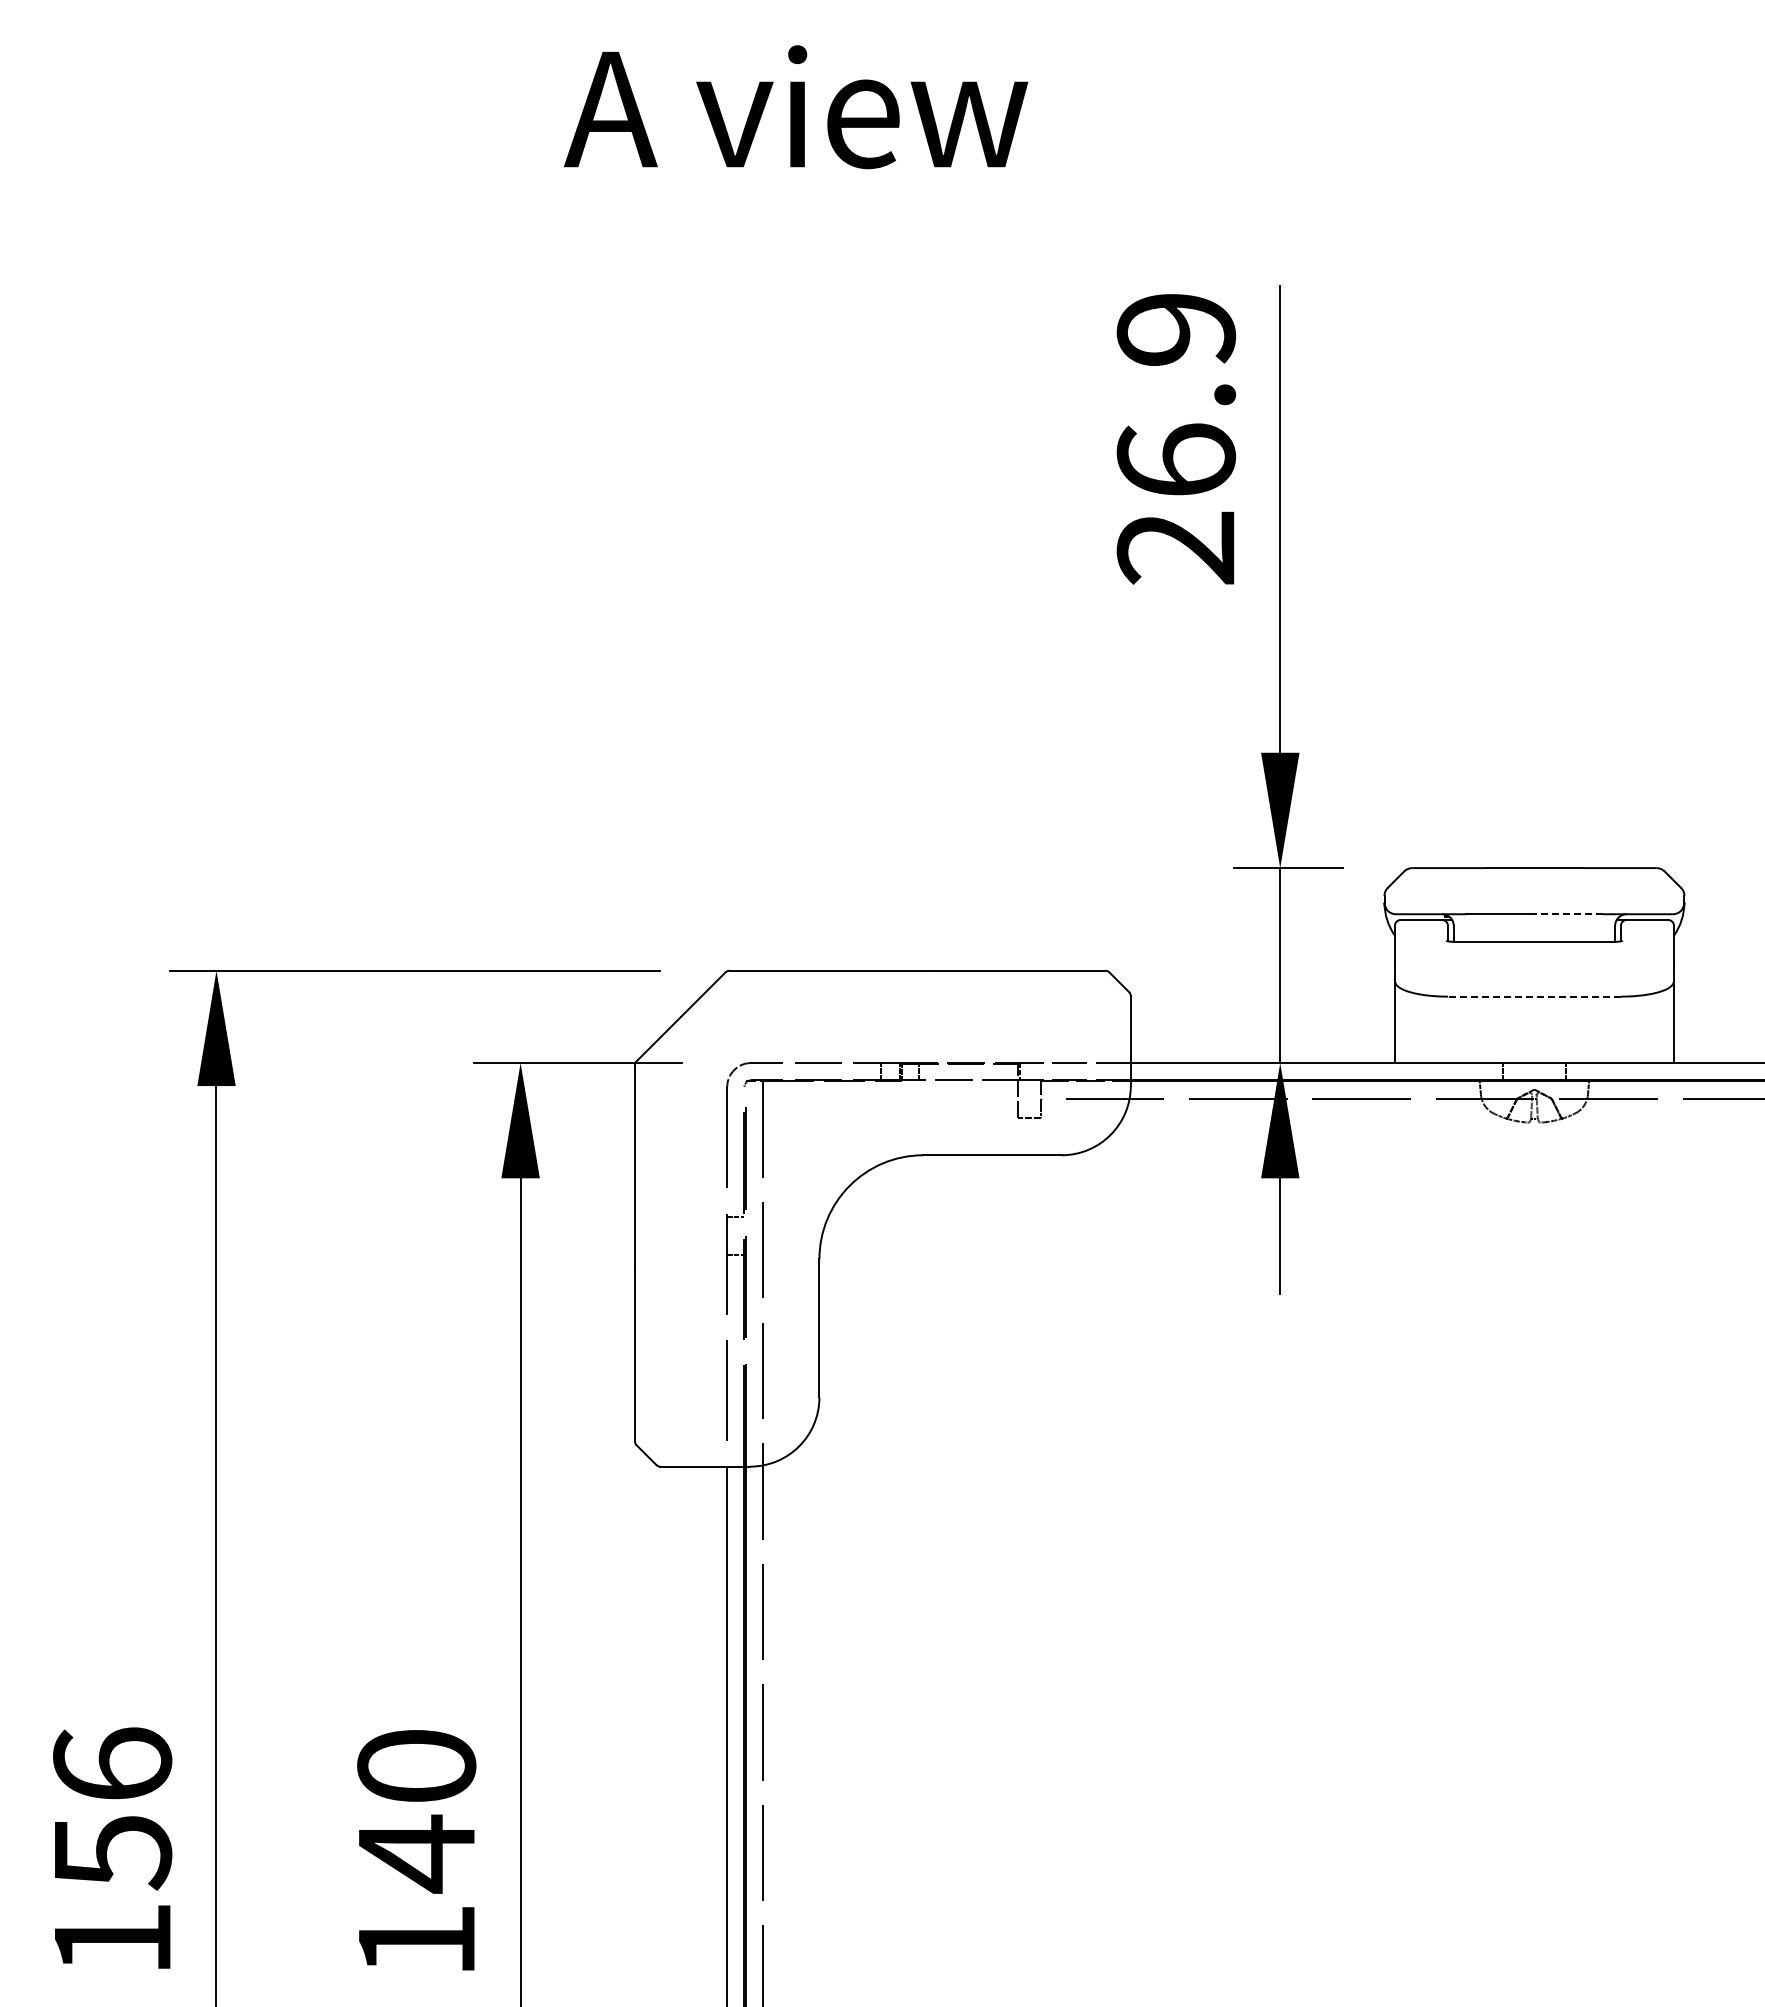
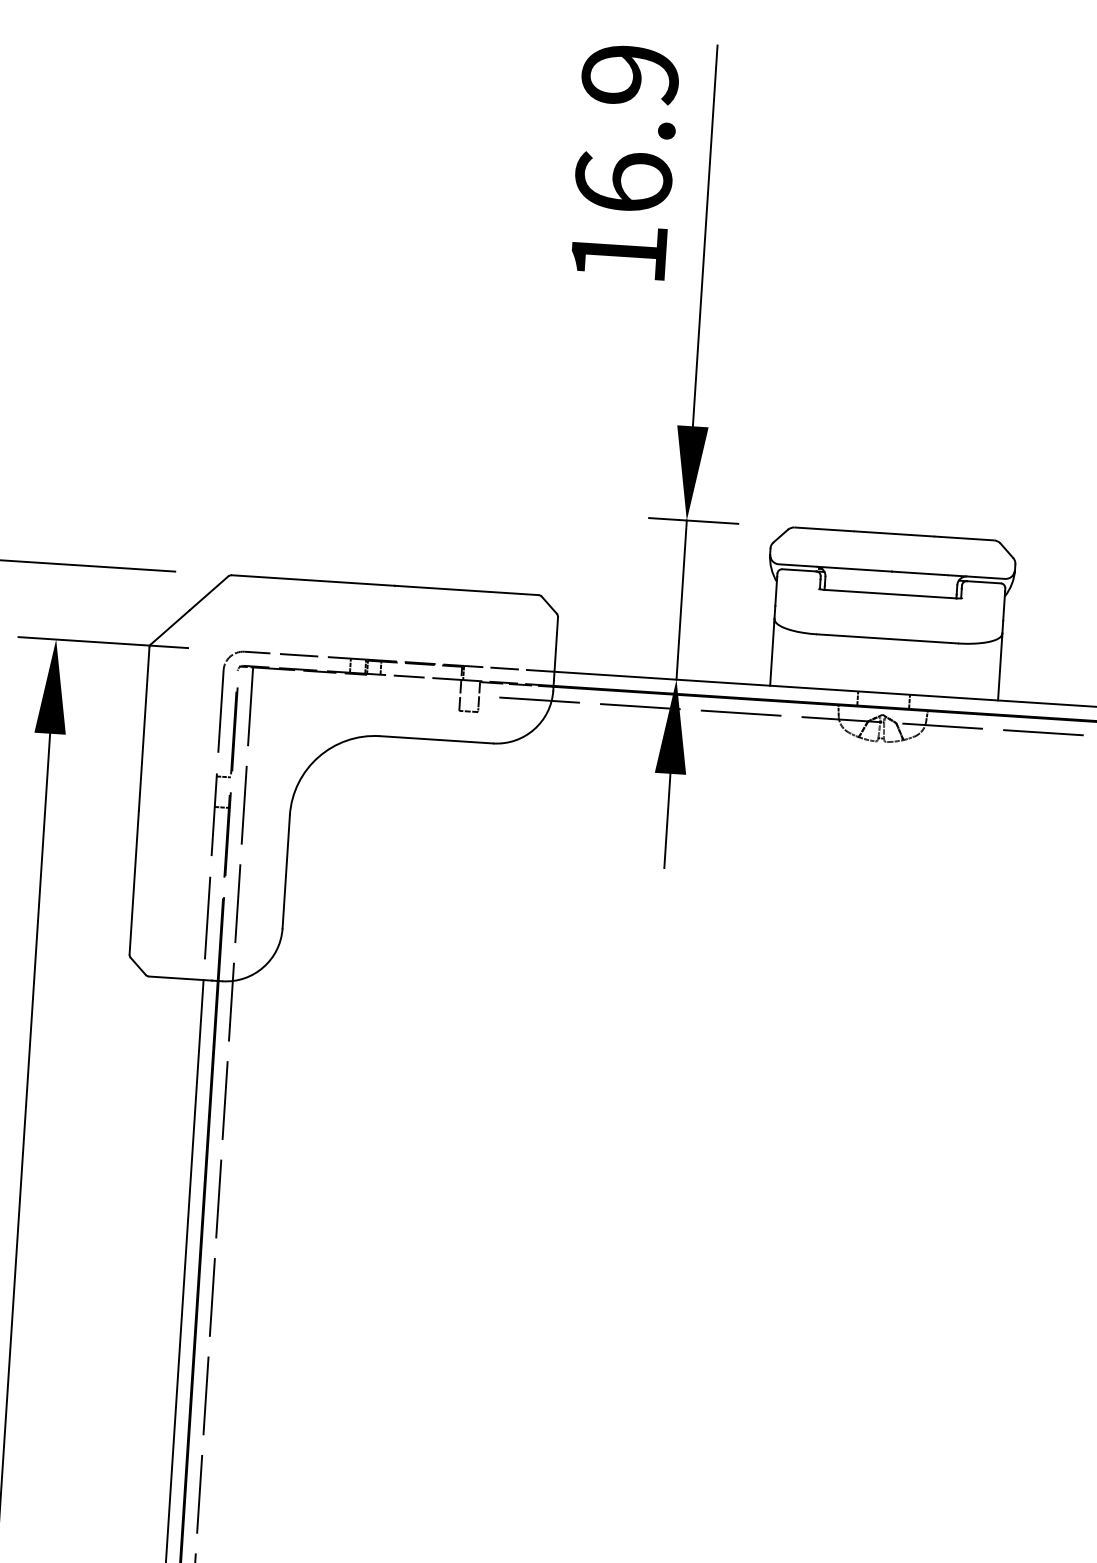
text: (1175, 547) -> (618, 253), 26.9 -> 16.9
line: (1568, 914) -> (919, 573), dashed -> solid
line: (1533, 996) -> (886, 638), dashed -> solid

